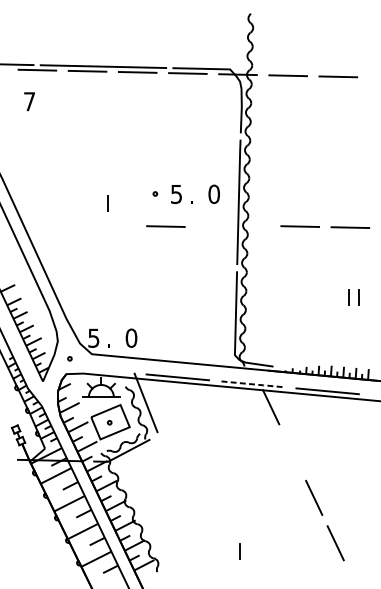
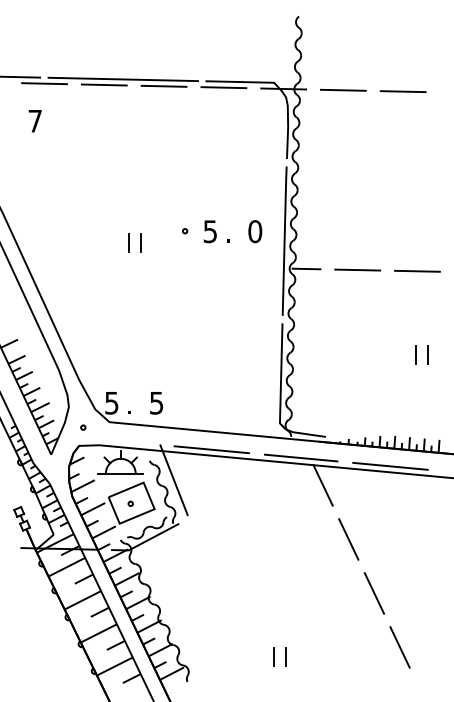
line: (117, 203) -> (140, 242), added
line: (257, 225) -> (306, 268), added
line: (165, 226) -> (197, 269), removed
text: (131, 337) -> (156, 402), 0 -> 5
line: (253, 384) -> (302, 458), dashed -> solid
line: (292, 452) -> (348, 539), added
line: (229, 550) -> (273, 656), added

